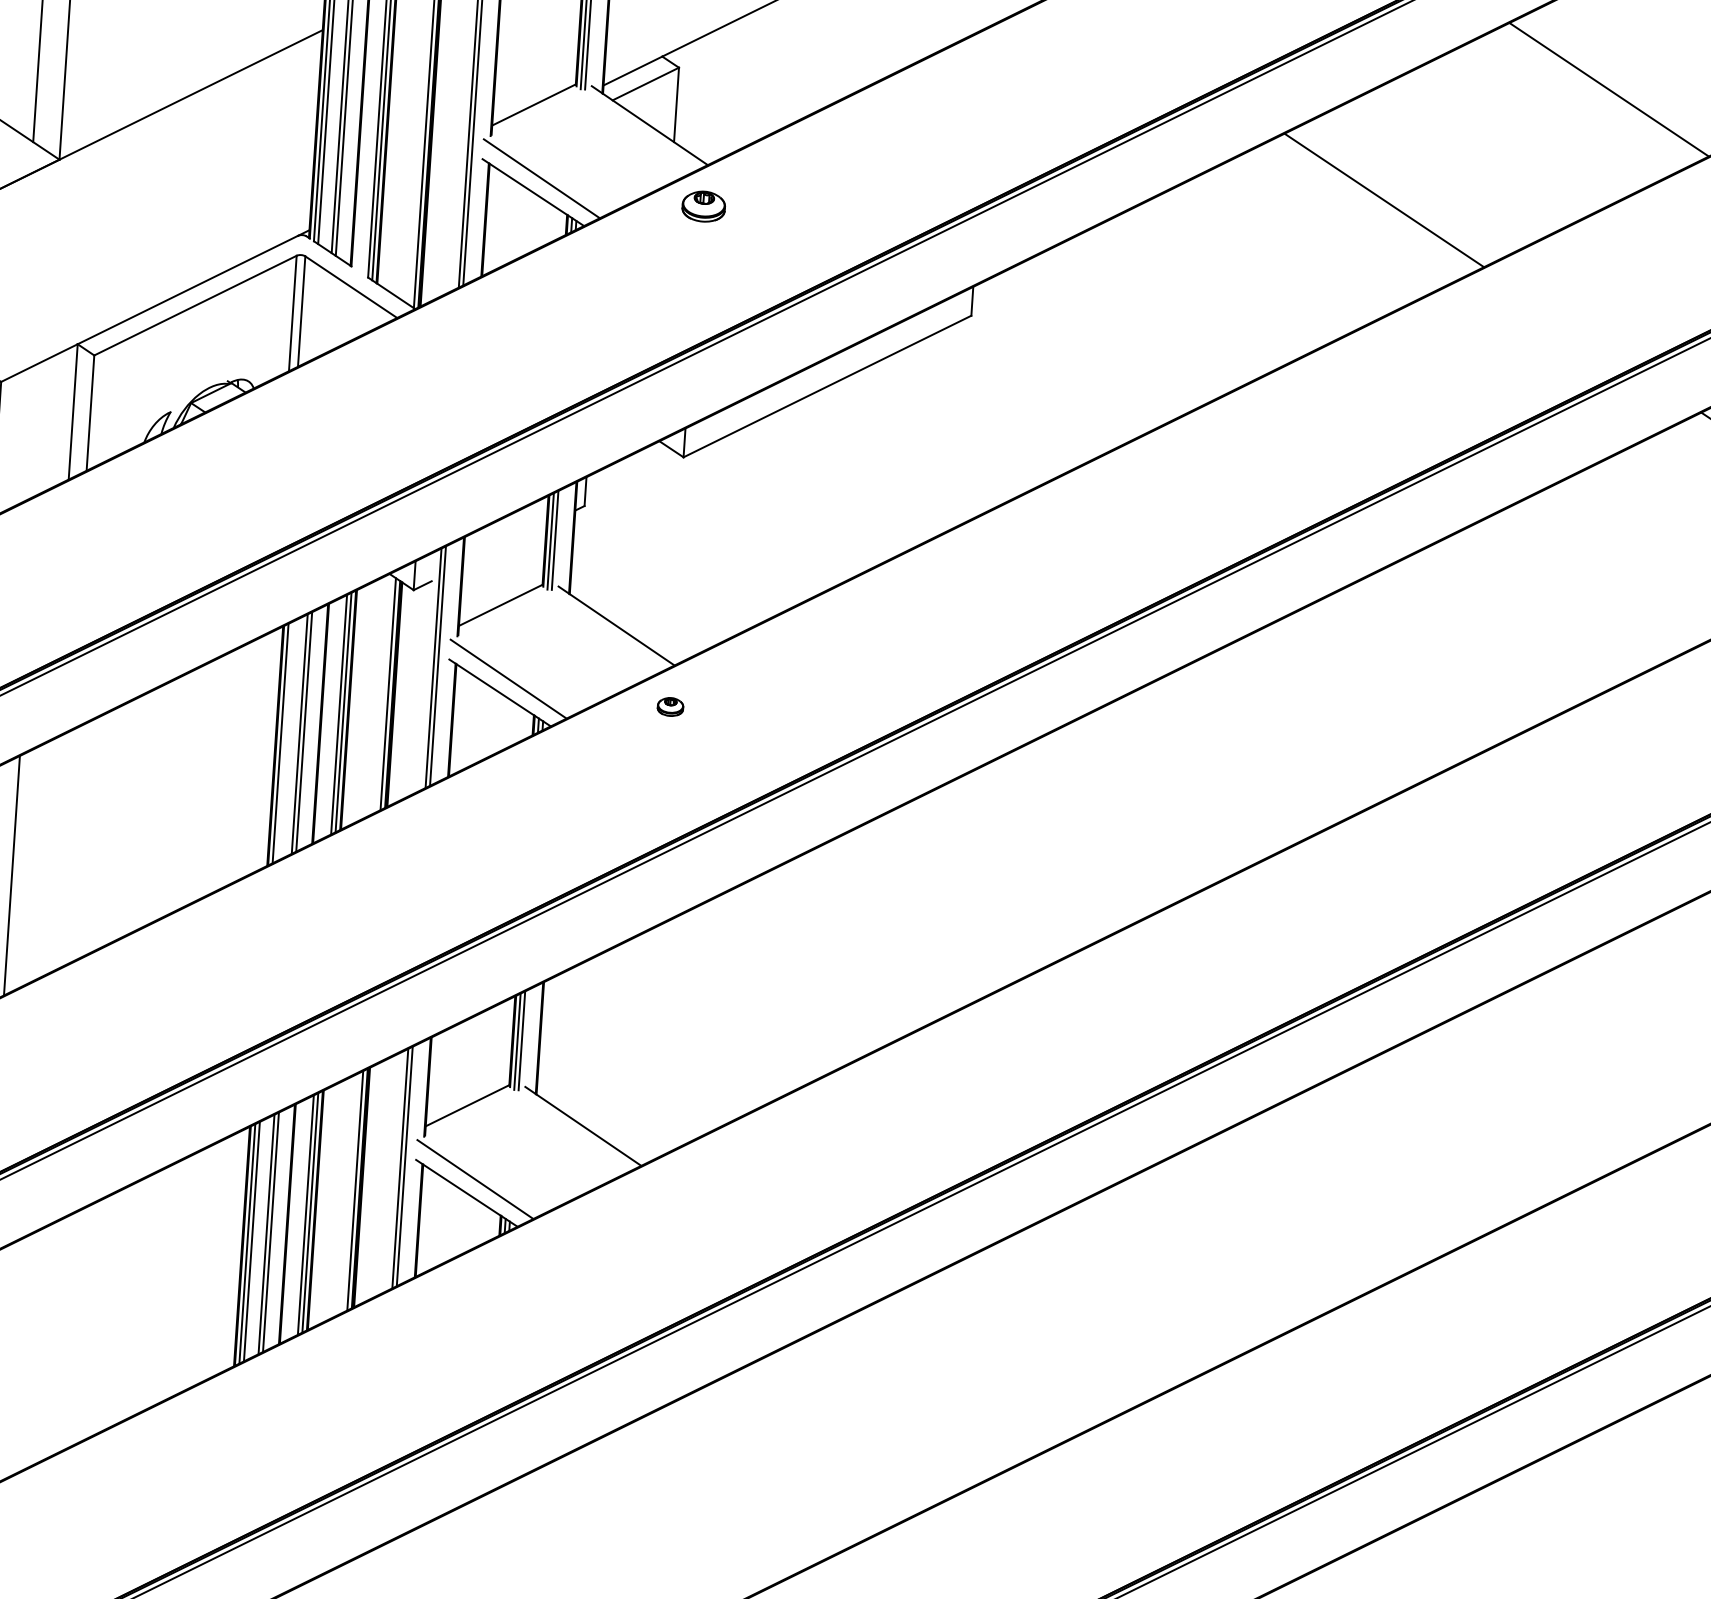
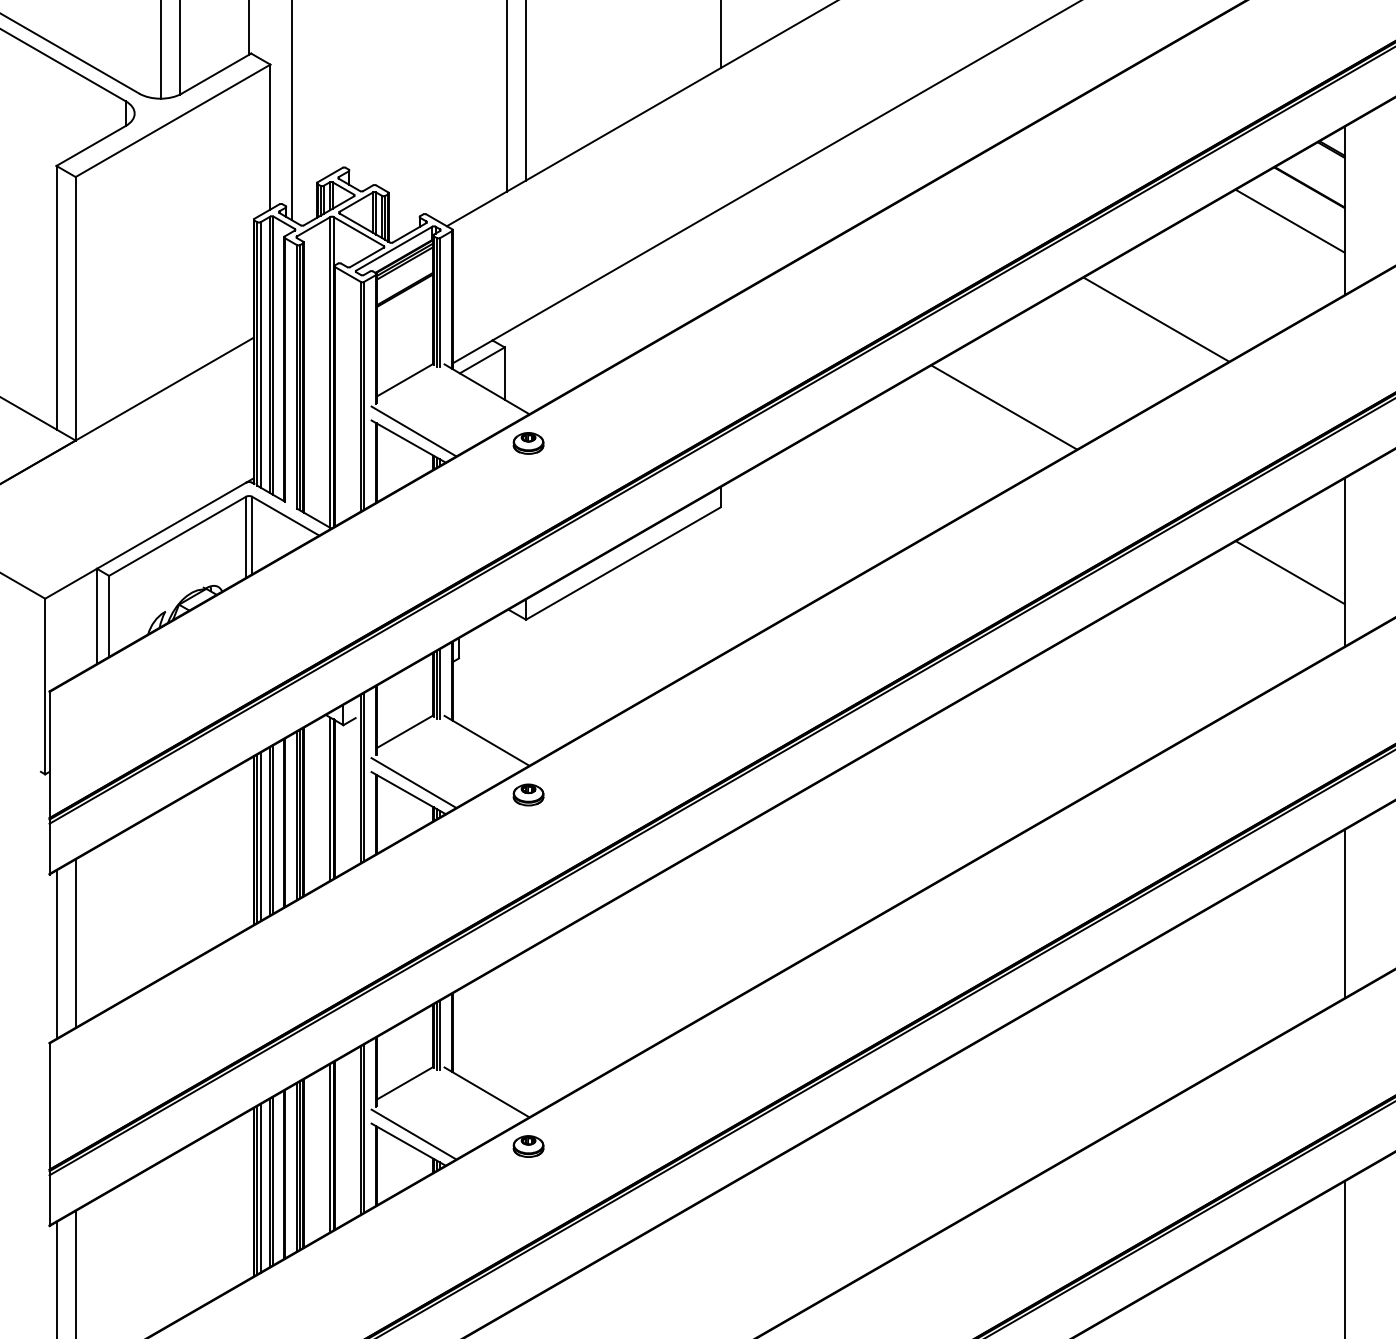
part: (670, 706) -> (528, 794), size x1.67
line: (285, 740) -> (260, 836), added
part: (637, 1207) -> (528, 1146), added

